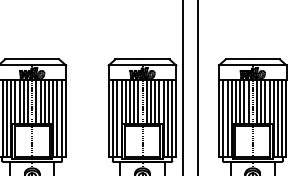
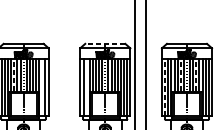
line: (142, 59) -> (105, 43), solid -> dashed
line: (19, 101) -> (14, 74), solid -> dashed
line: (244, 101) -> (180, 74), solid -> dashed
line: (265, 101) -> (196, 74), solid -> dashed
line: (57, 117) -> (42, 86), removed
line: (117, 117) -> (86, 86), removed
line: (223, 117) -> (165, 86), solid -> dashed

